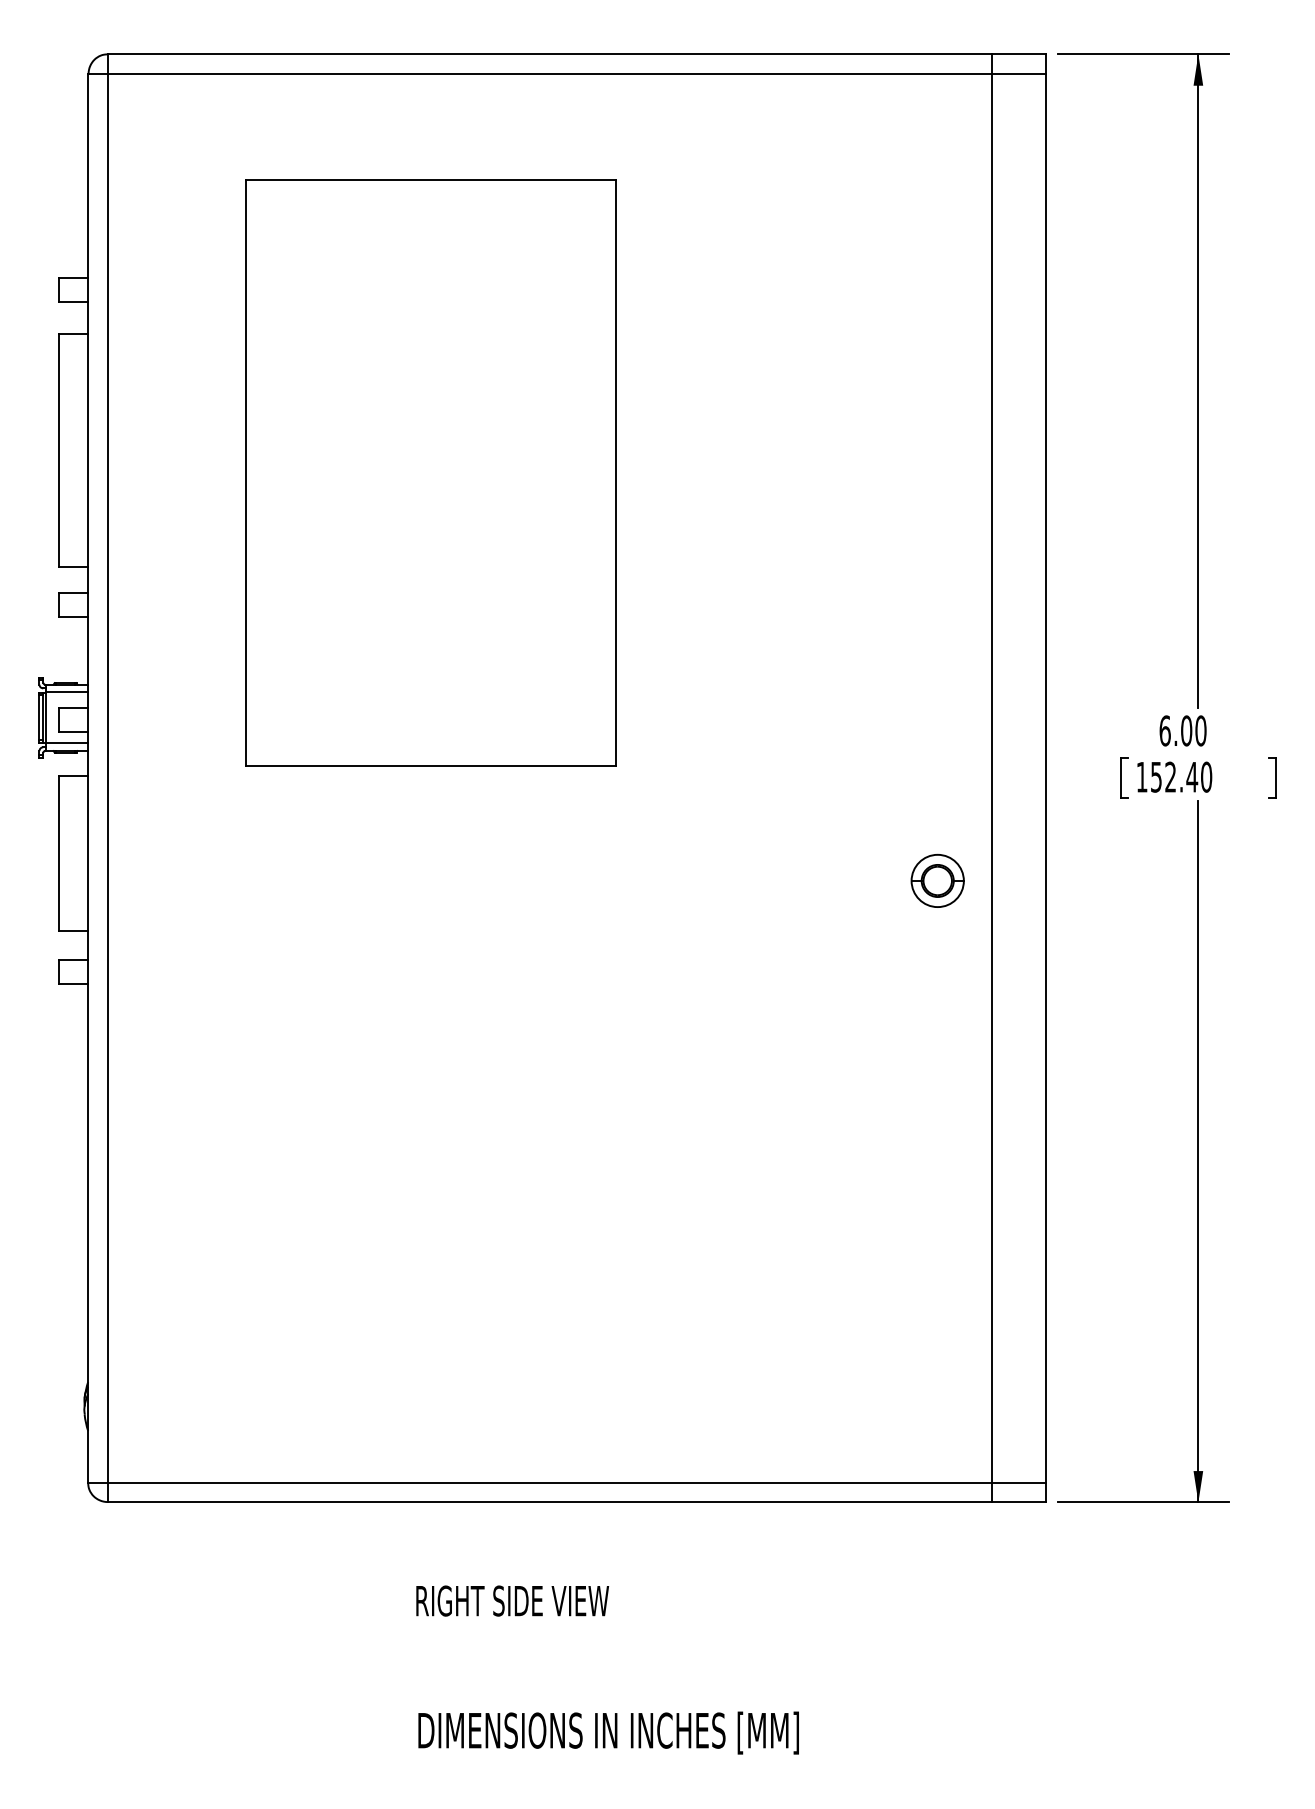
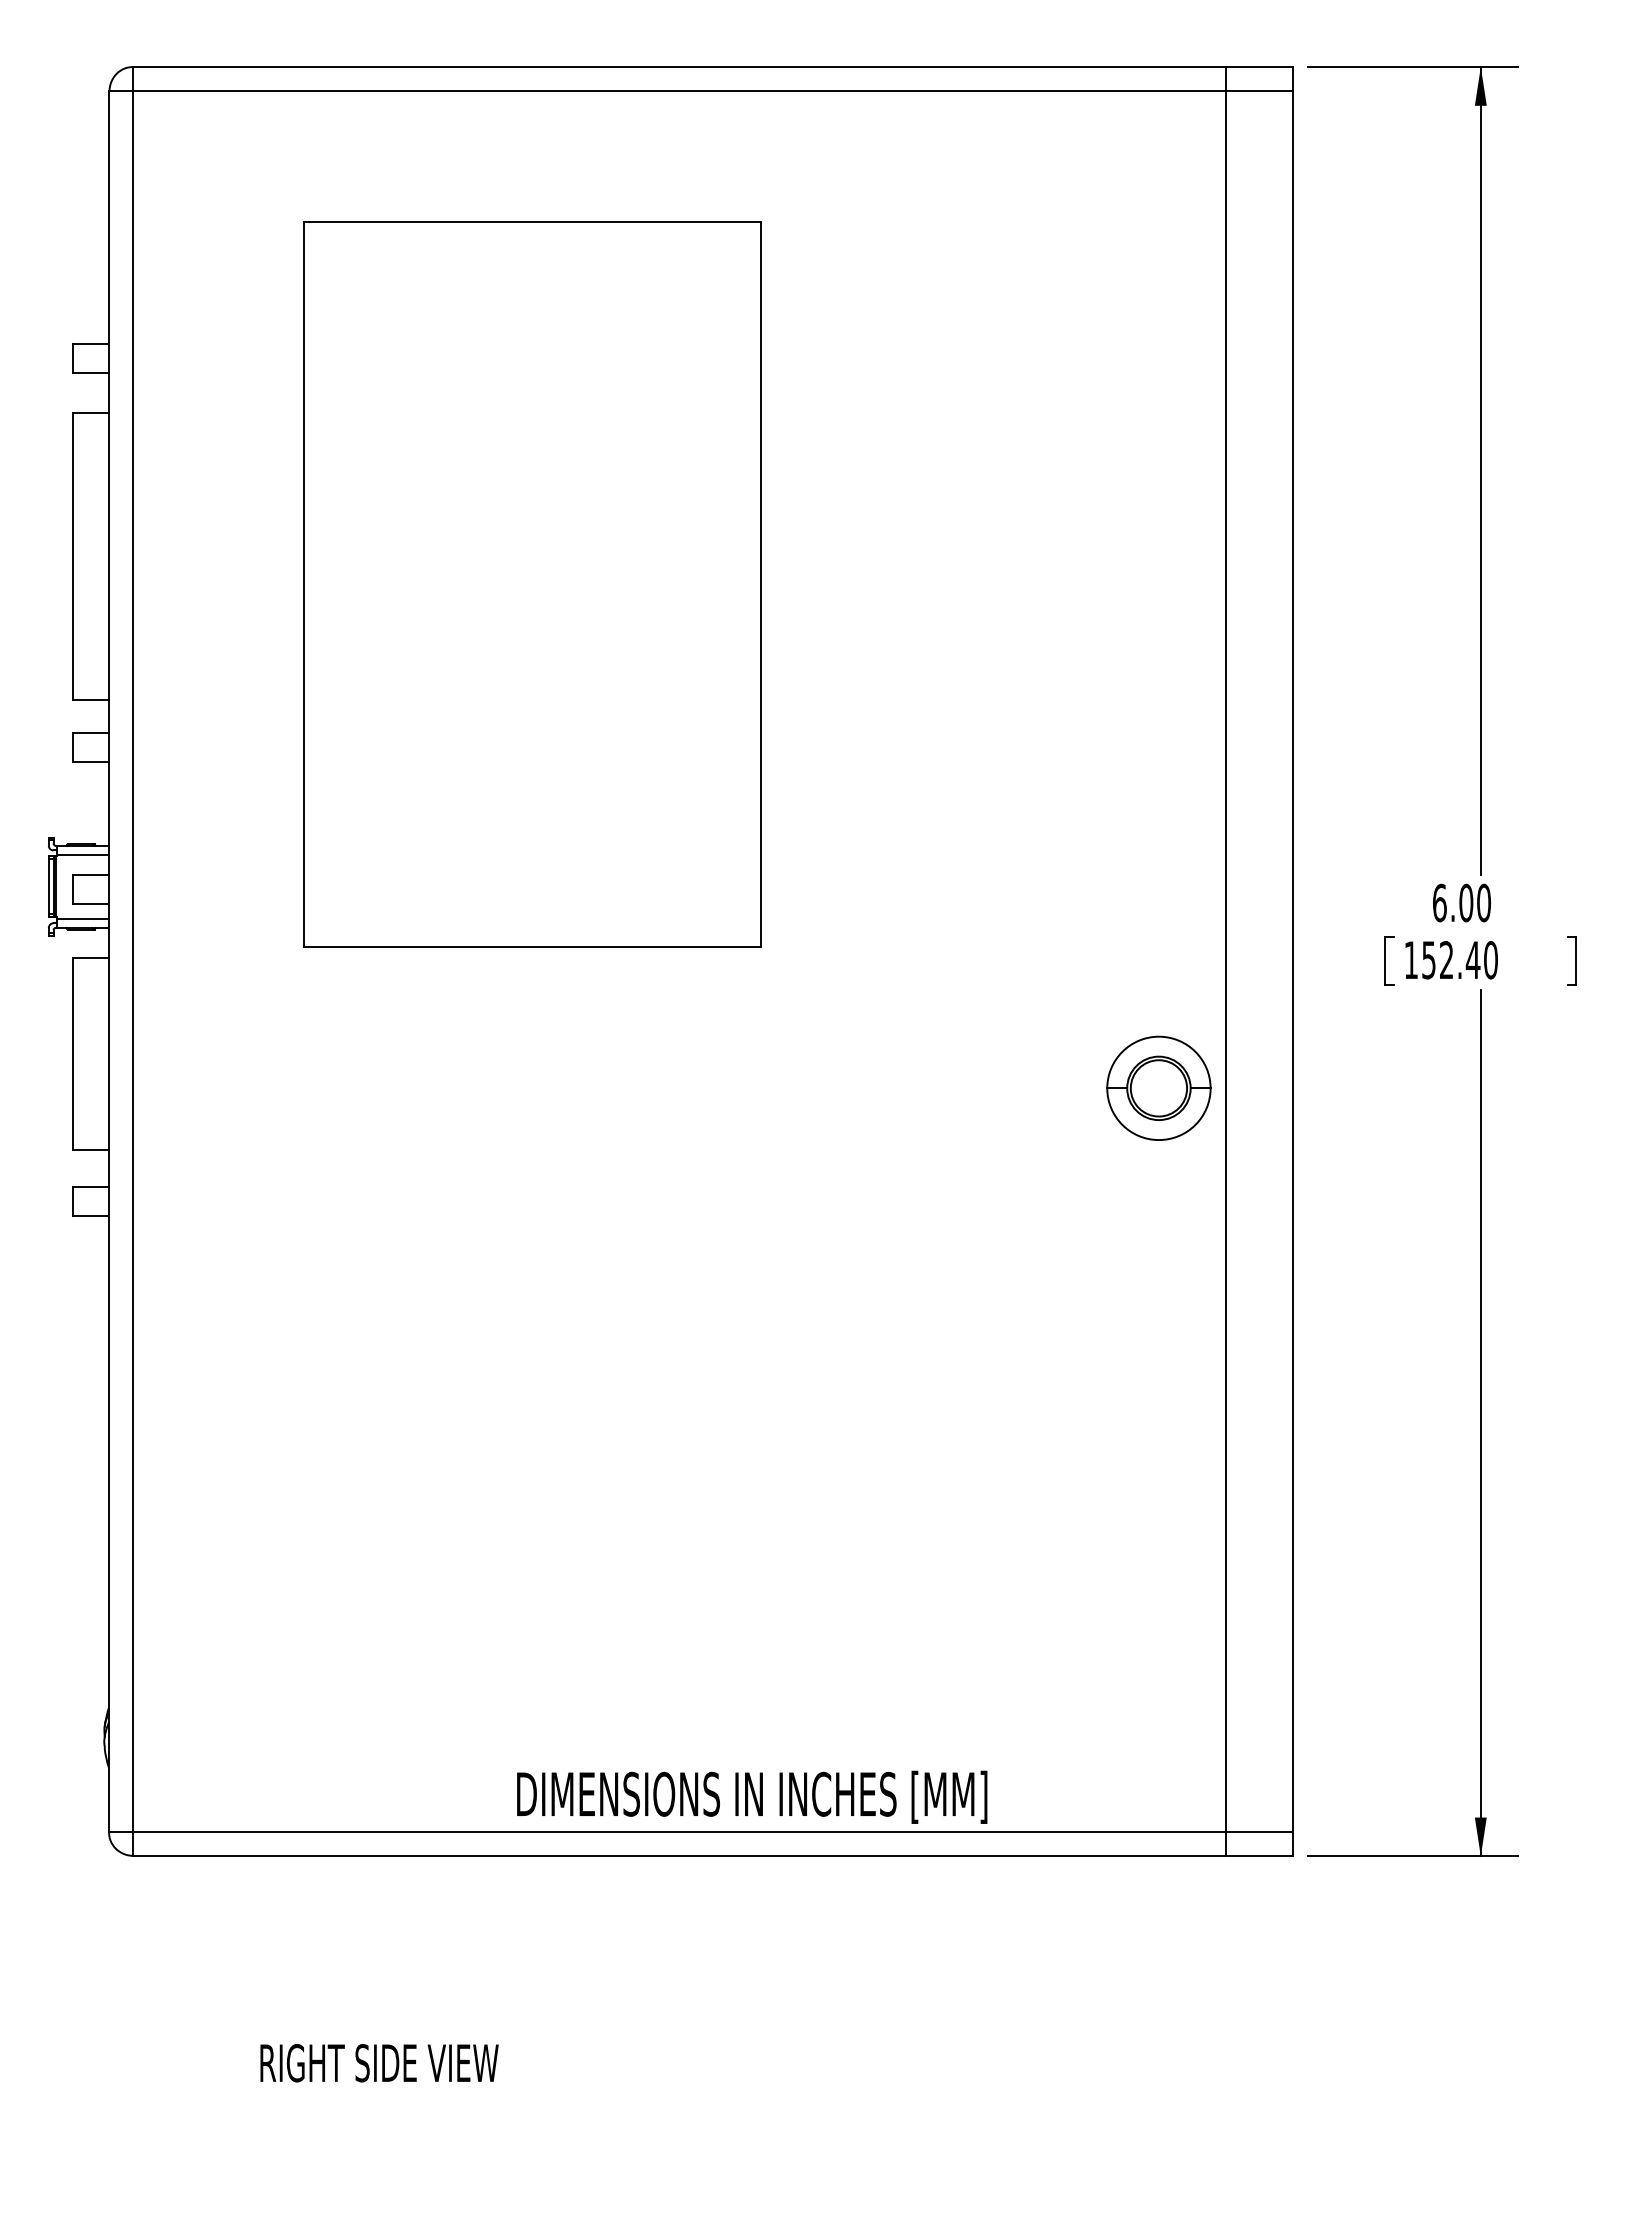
part: (937, 881) -> (1158, 1088), size x1.6
text: (512, 1601) -> (379, 2063), moved
text: (608, 1732) -> (752, 1796), moved

